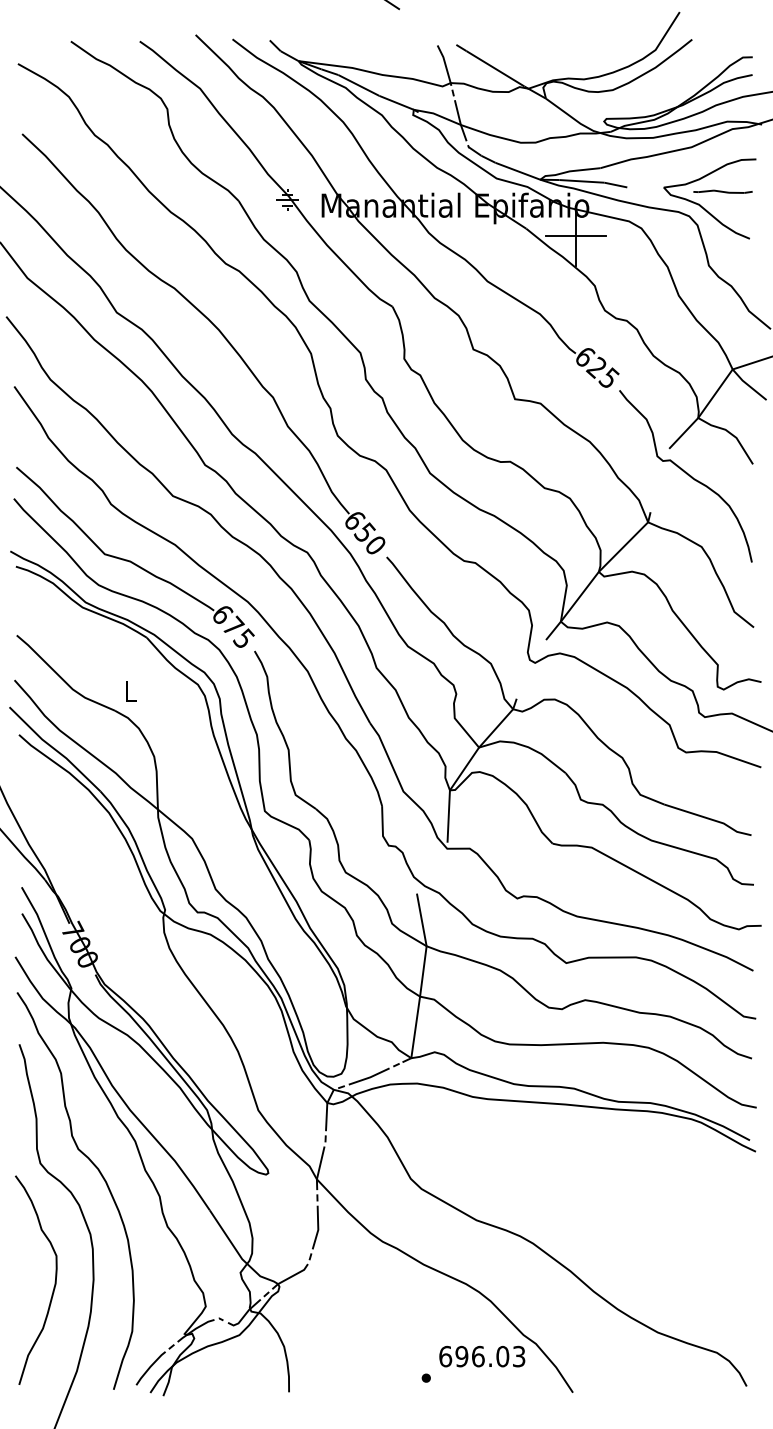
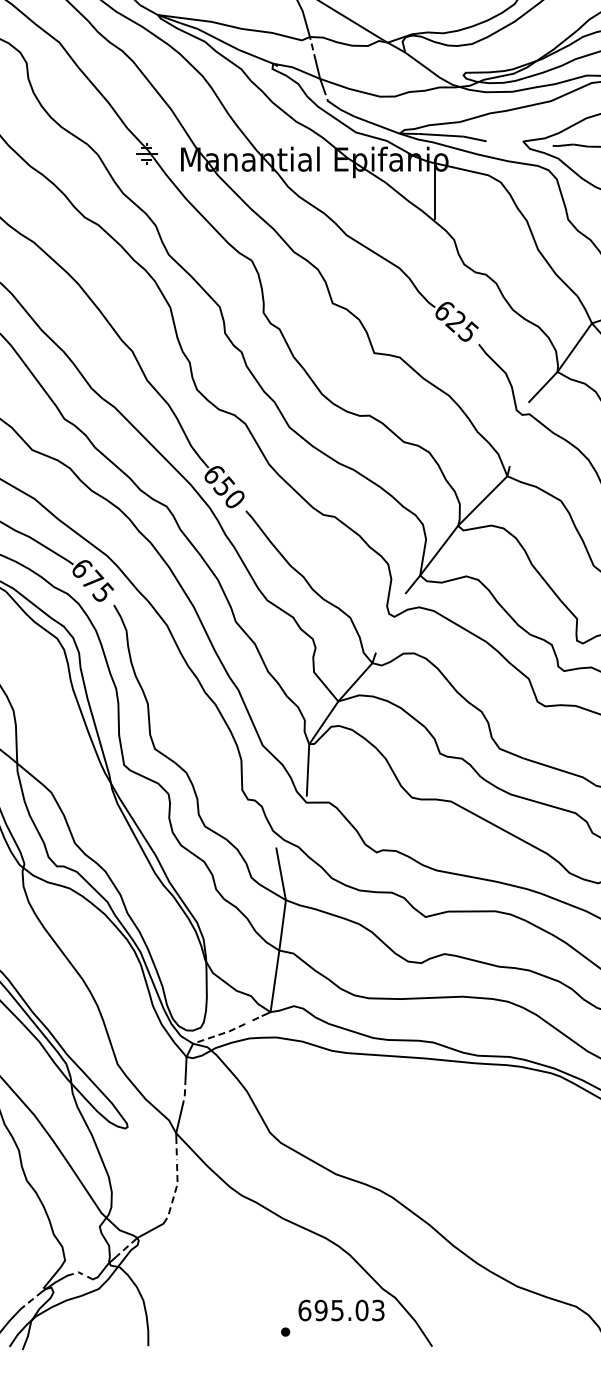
line: (575, 235) -> (434, 189), removed
line: (370, 1077) -> (229, 1031), solid -> dashed
line: (318, 1227) -> (177, 1181), solid -> dashed
text: (478, 1356) -> (337, 1310), 696.03 -> 695.03

